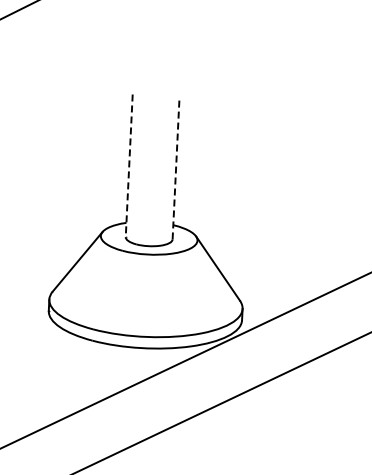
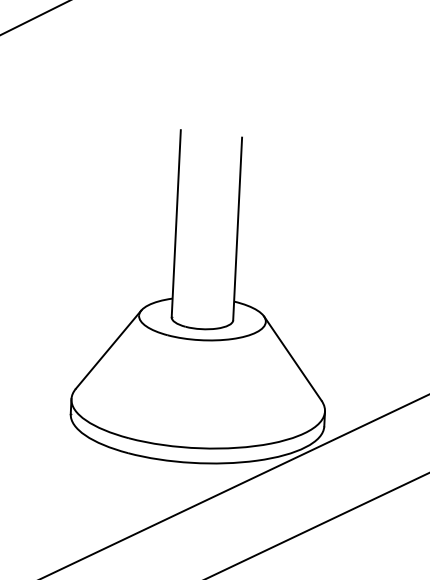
line: (129, 166) -> (176, 224), dashed -> solid
line: (176, 169) -> (238, 228), dashed -> solid

